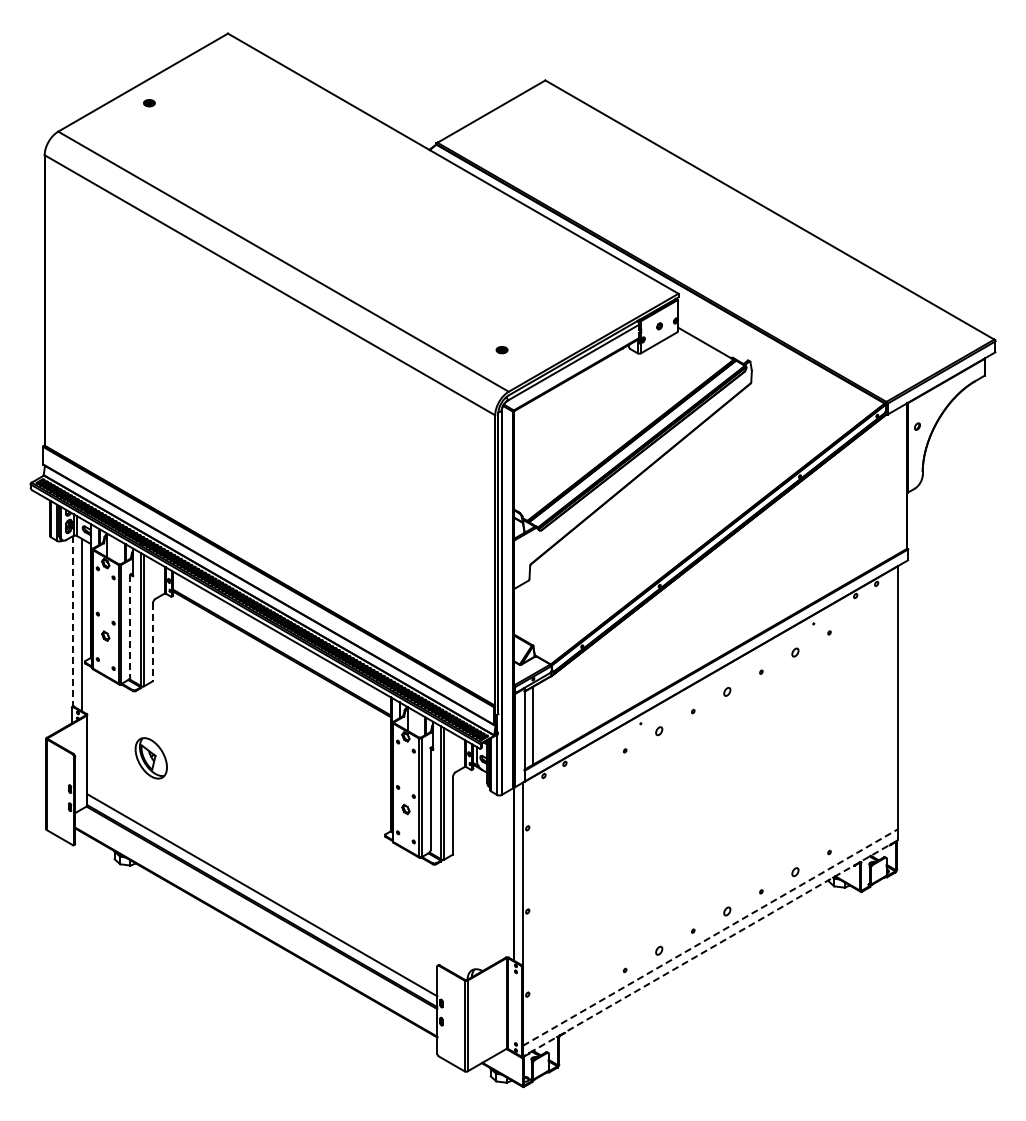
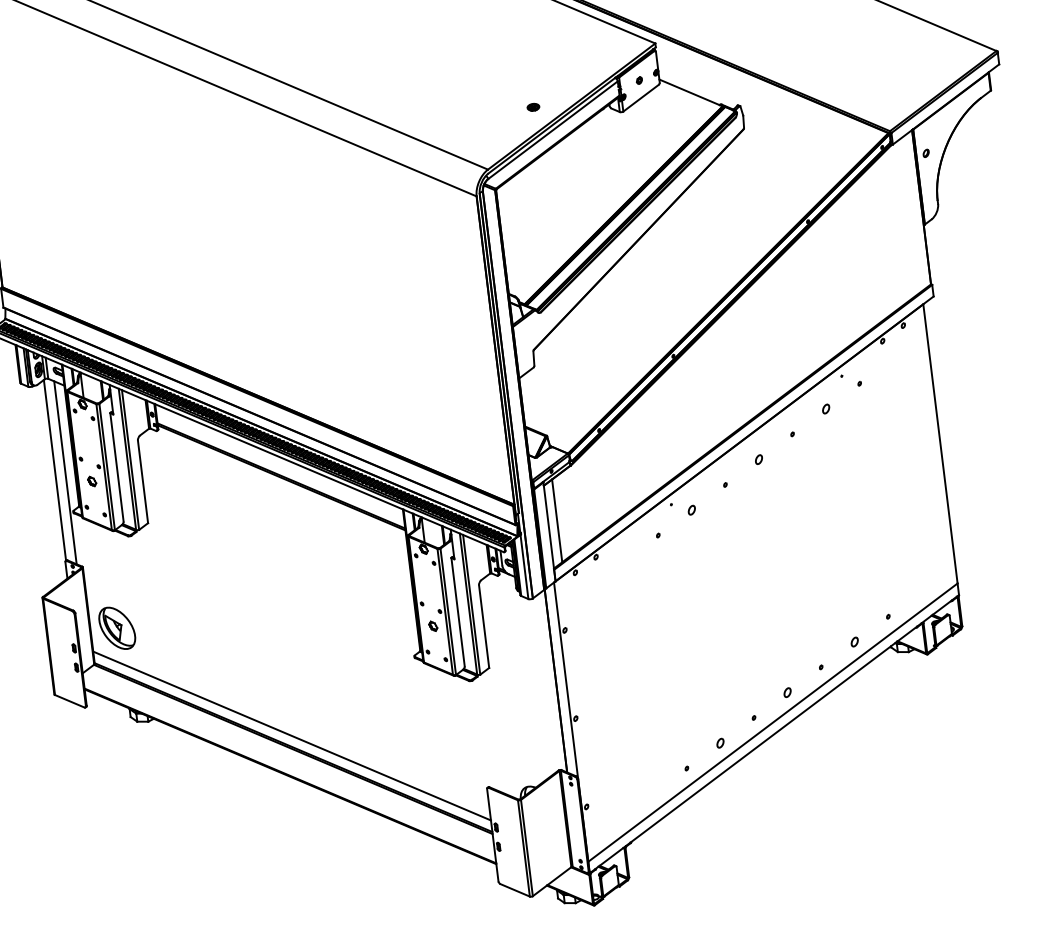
part: (501, 350) -> (532, 107), moved
line: (72, 622) -> (55, 471), dashed -> solid
line: (130, 626) -> (117, 468), dashed -> solid
line: (152, 642) -> (142, 482), dashed -> solid
part: (150, 758) -> (116, 628), moved
line: (710, 937) -> (773, 722), dashed -> solid
line: (709, 948) -> (773, 734), dashed -> solid

